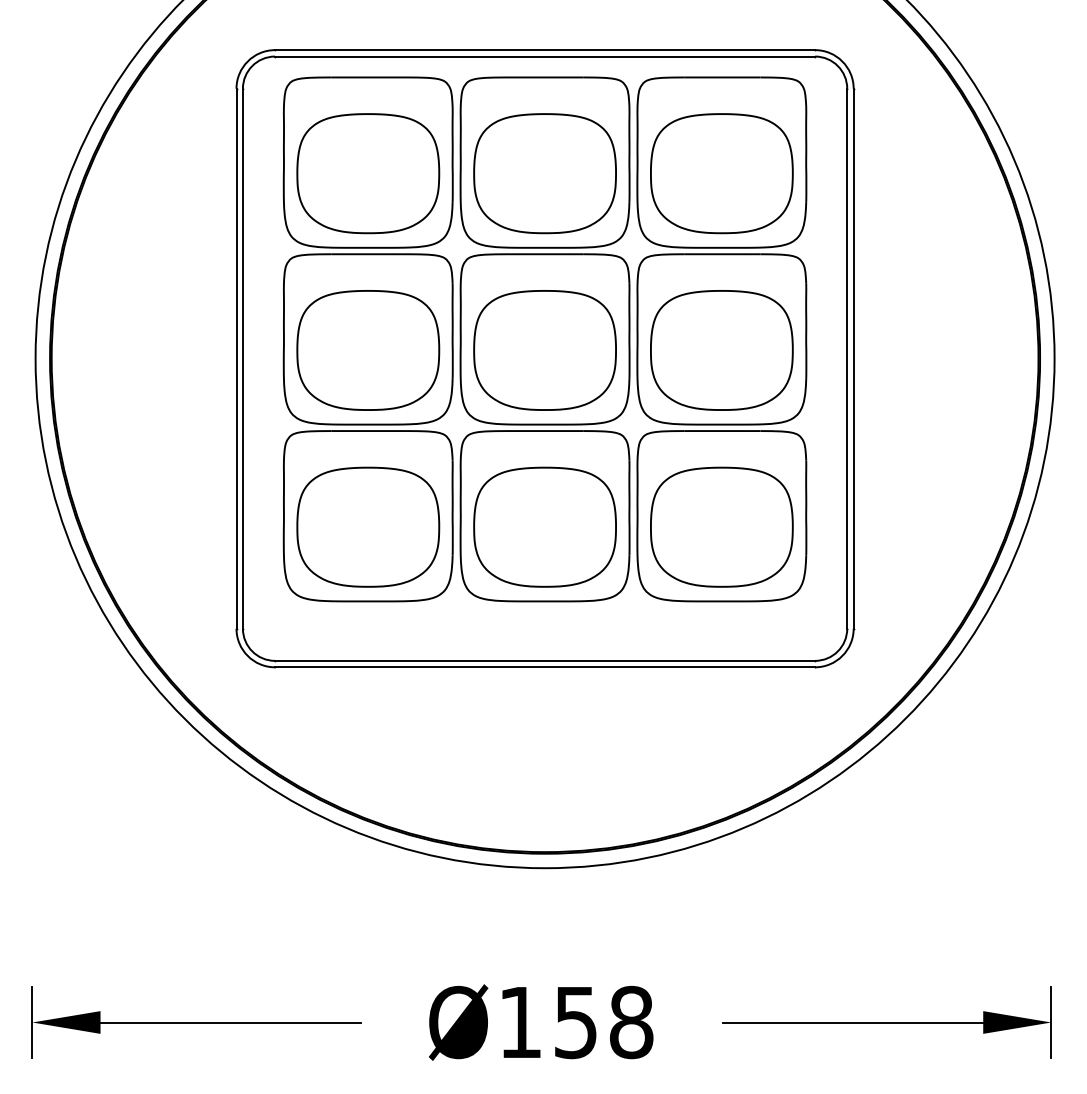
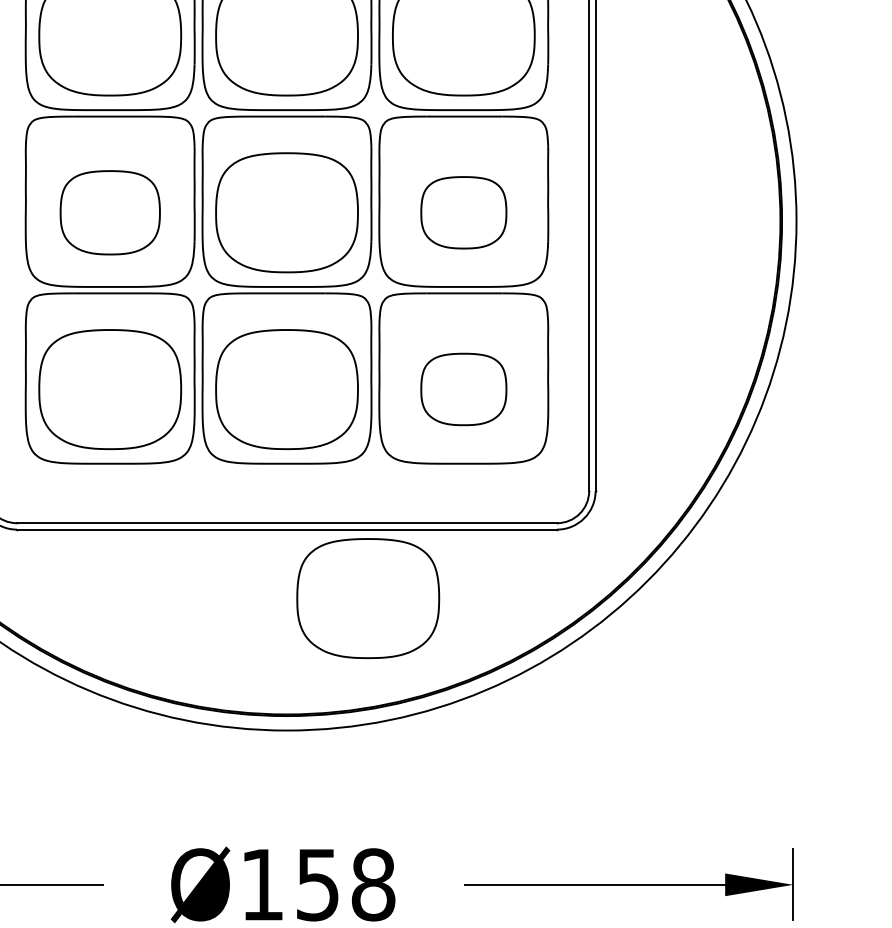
part: (368, 350) -> (110, 212), size x0.7
part: (721, 350) -> (463, 212), size x0.6
part: (721, 526) -> (463, 388), size x0.6
part: (626, 735) -> (368, 597), added

